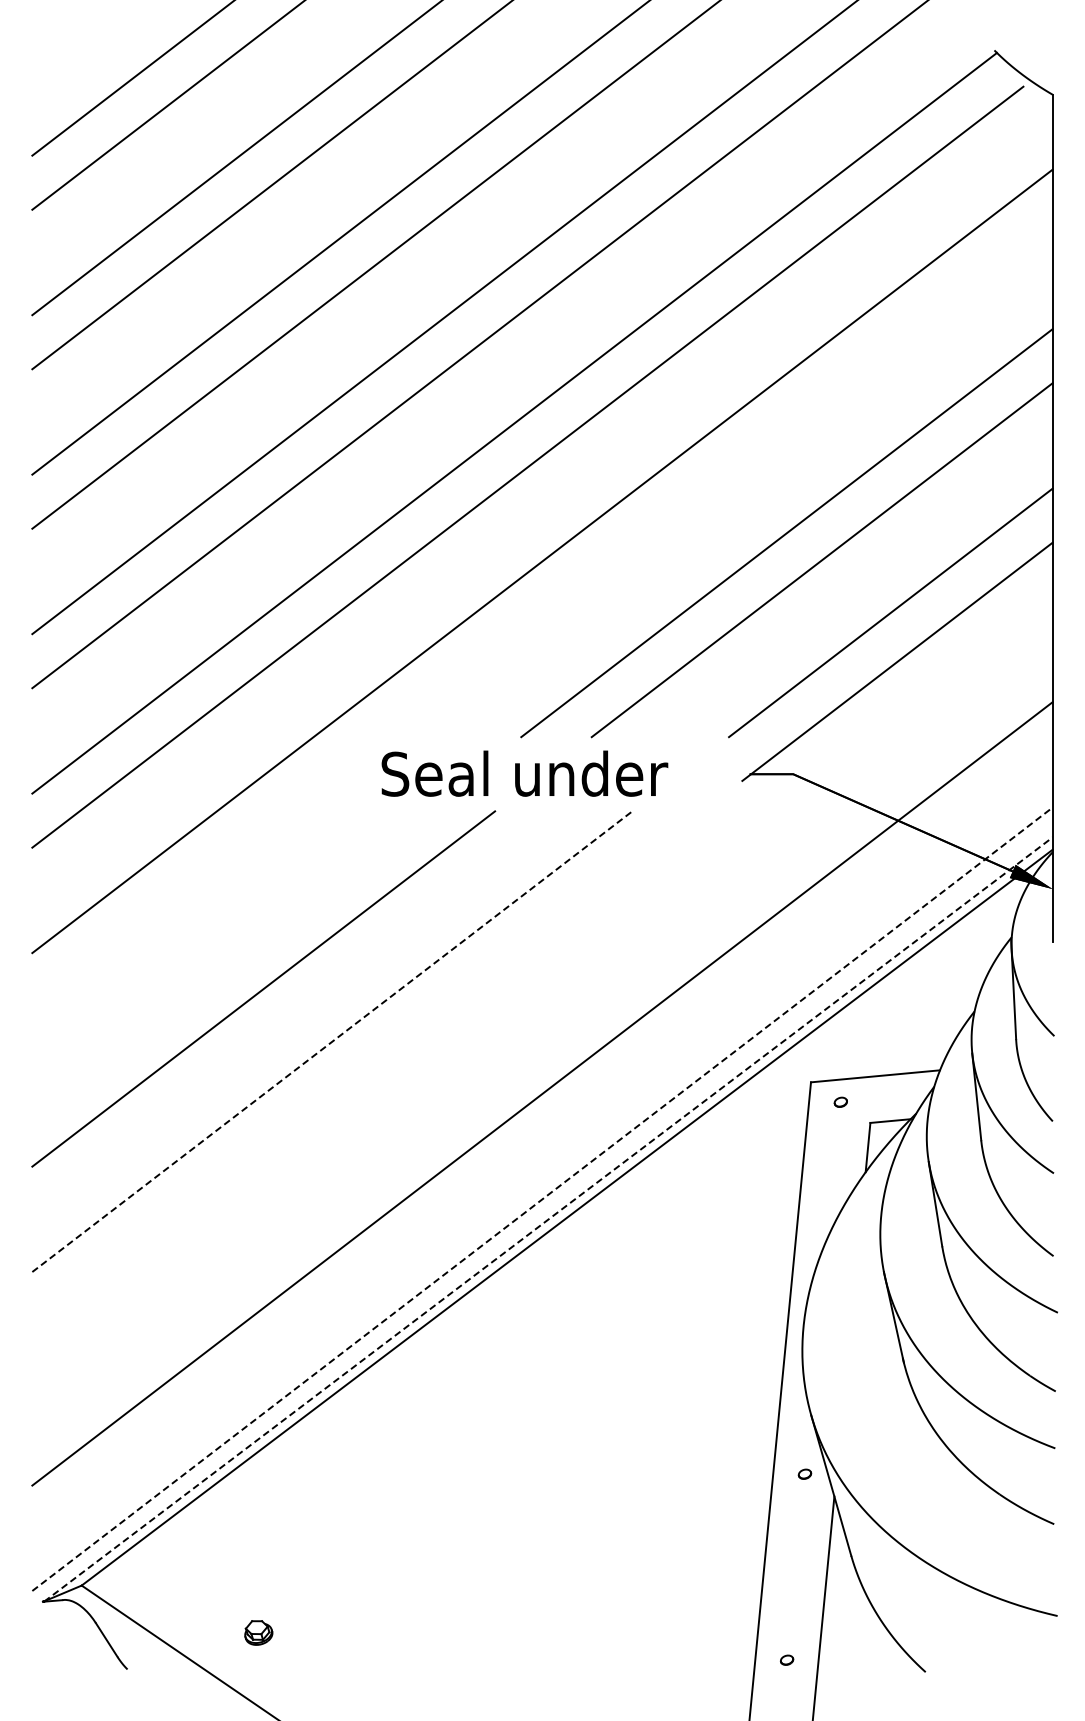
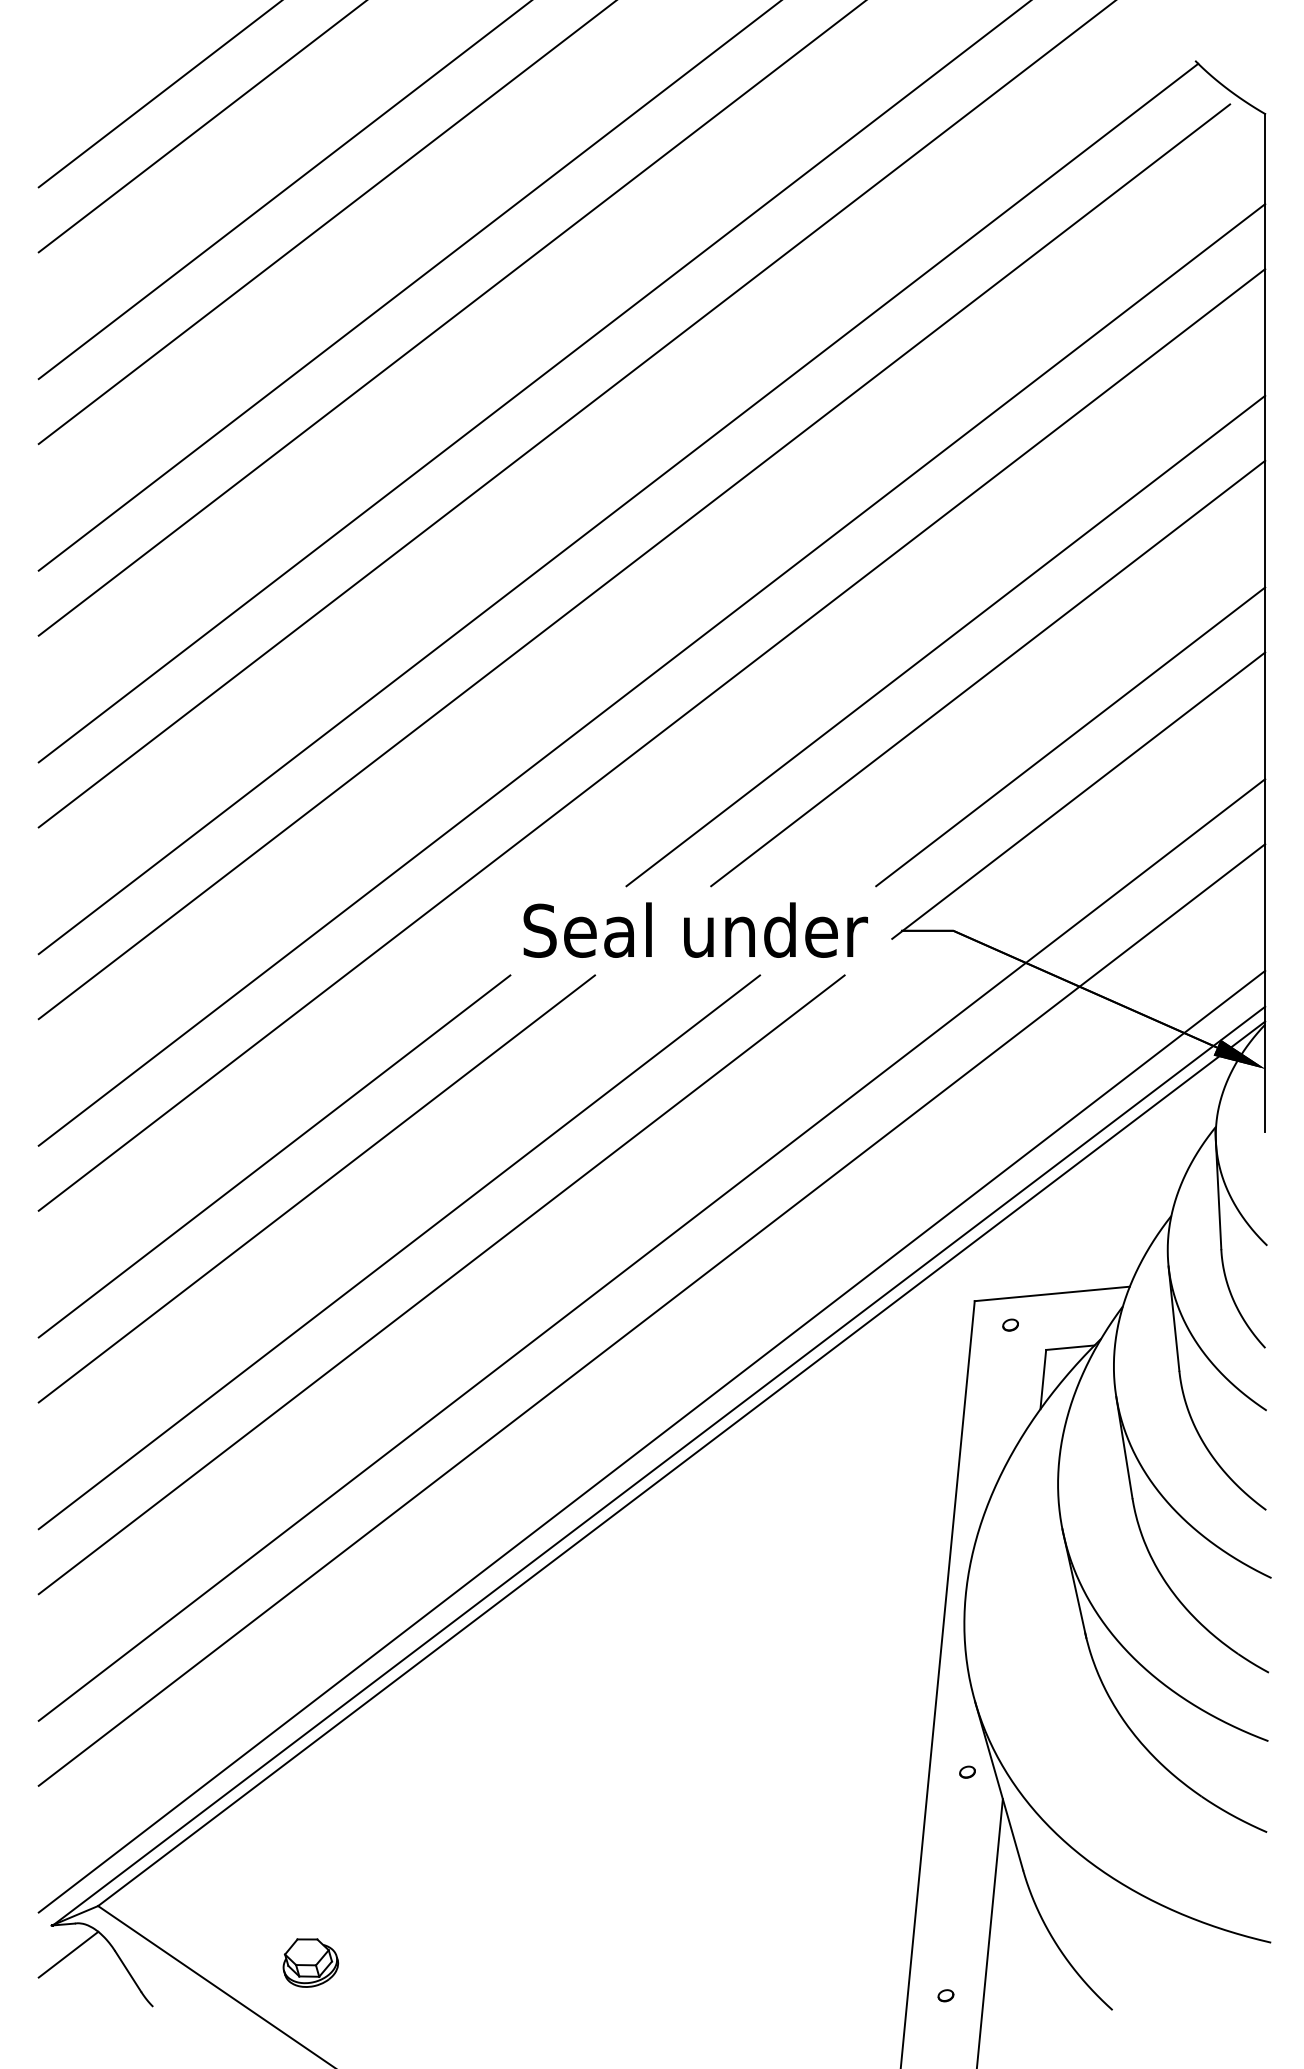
line: (542, 615) -> (652, 740), added
text: (524, 773) -> (695, 929), moved
line: (228, 961) -> (274, 1155), added
line: (542, 1039) -> (652, 1249), added
line: (332, 1041) -> (399, 1252), dashed -> solid
line: (367, 1068) -> (441, 1284), added
line: (542, 1198) -> (652, 1440), dashed -> solid
line: (548, 1219) -> (659, 1466), dashed -> solid
line: (56, 1626) -> (67, 1955), added
part: (258, 1632) -> (310, 1962), size x1.67

